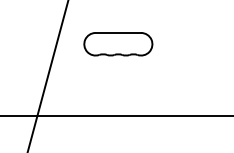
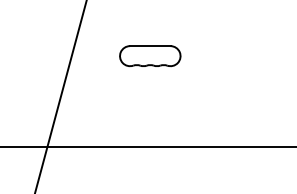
part: (118, 44) -> (150, 56), size x0.7

